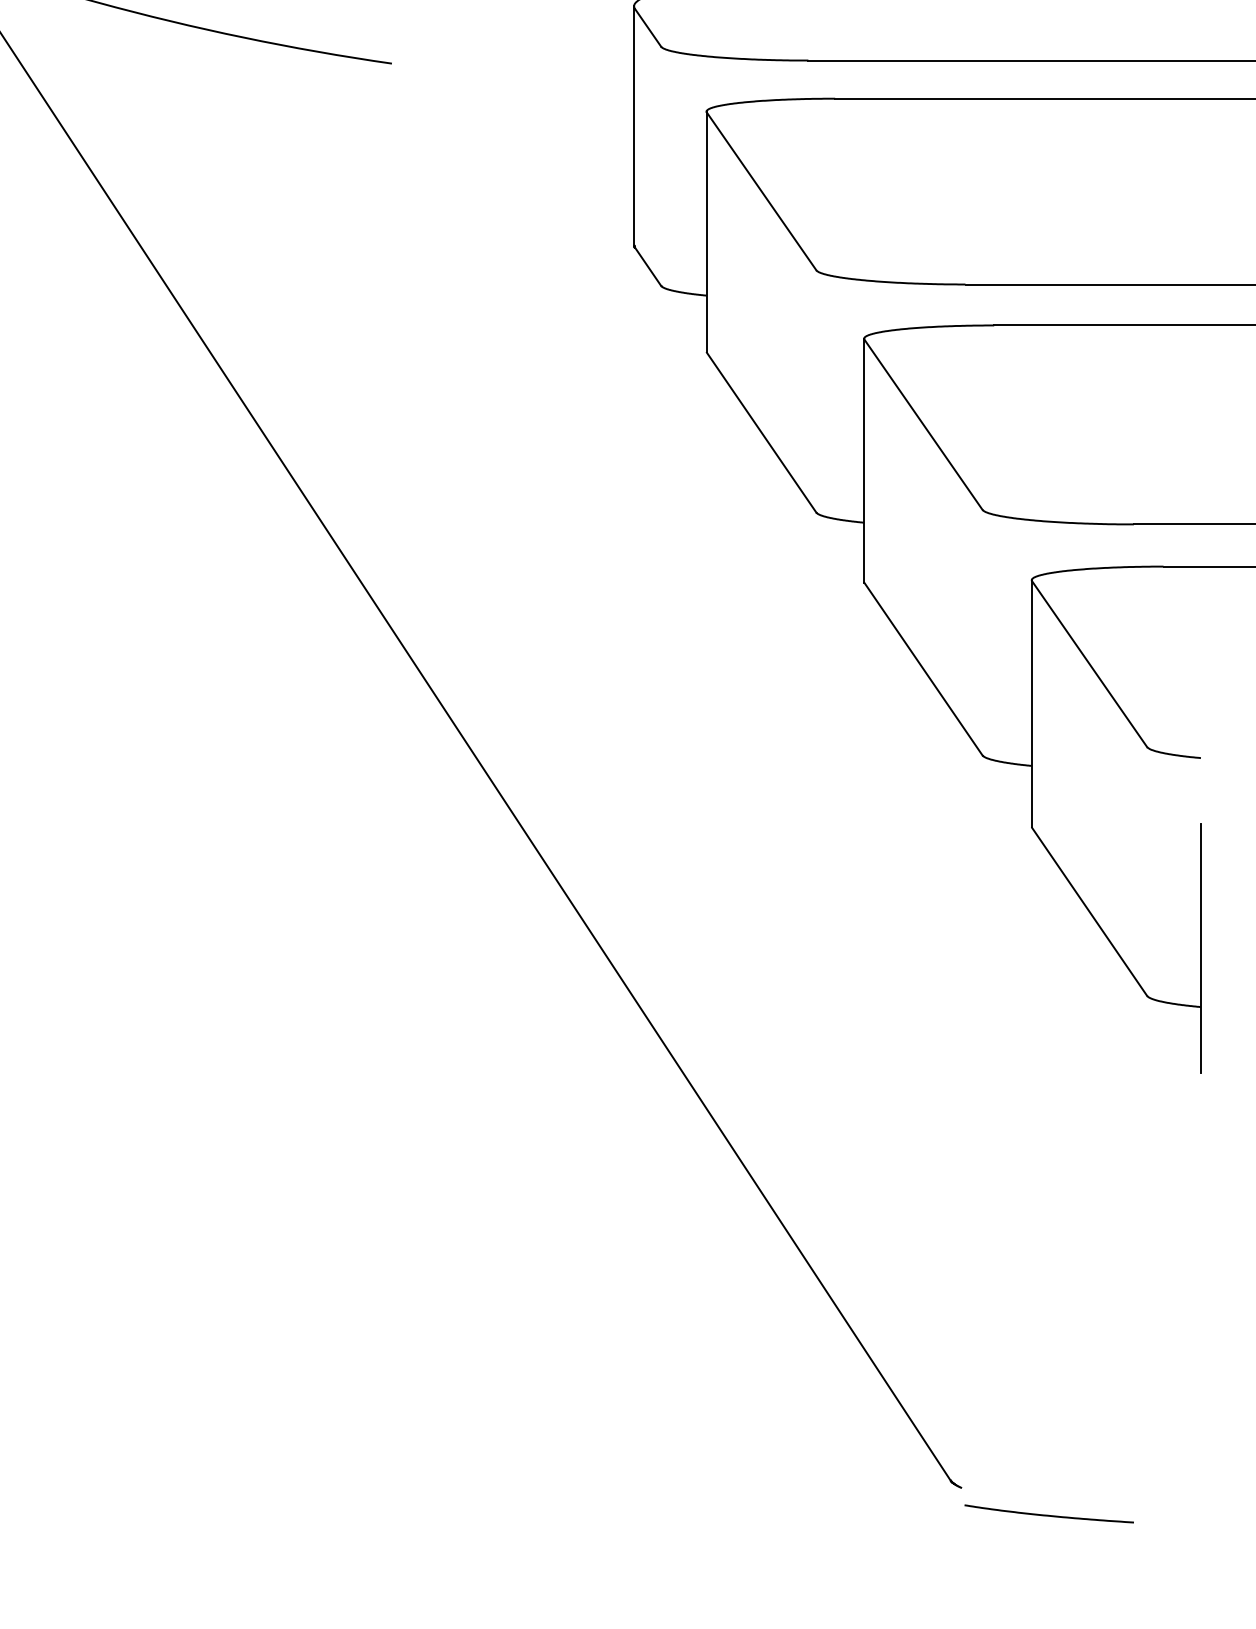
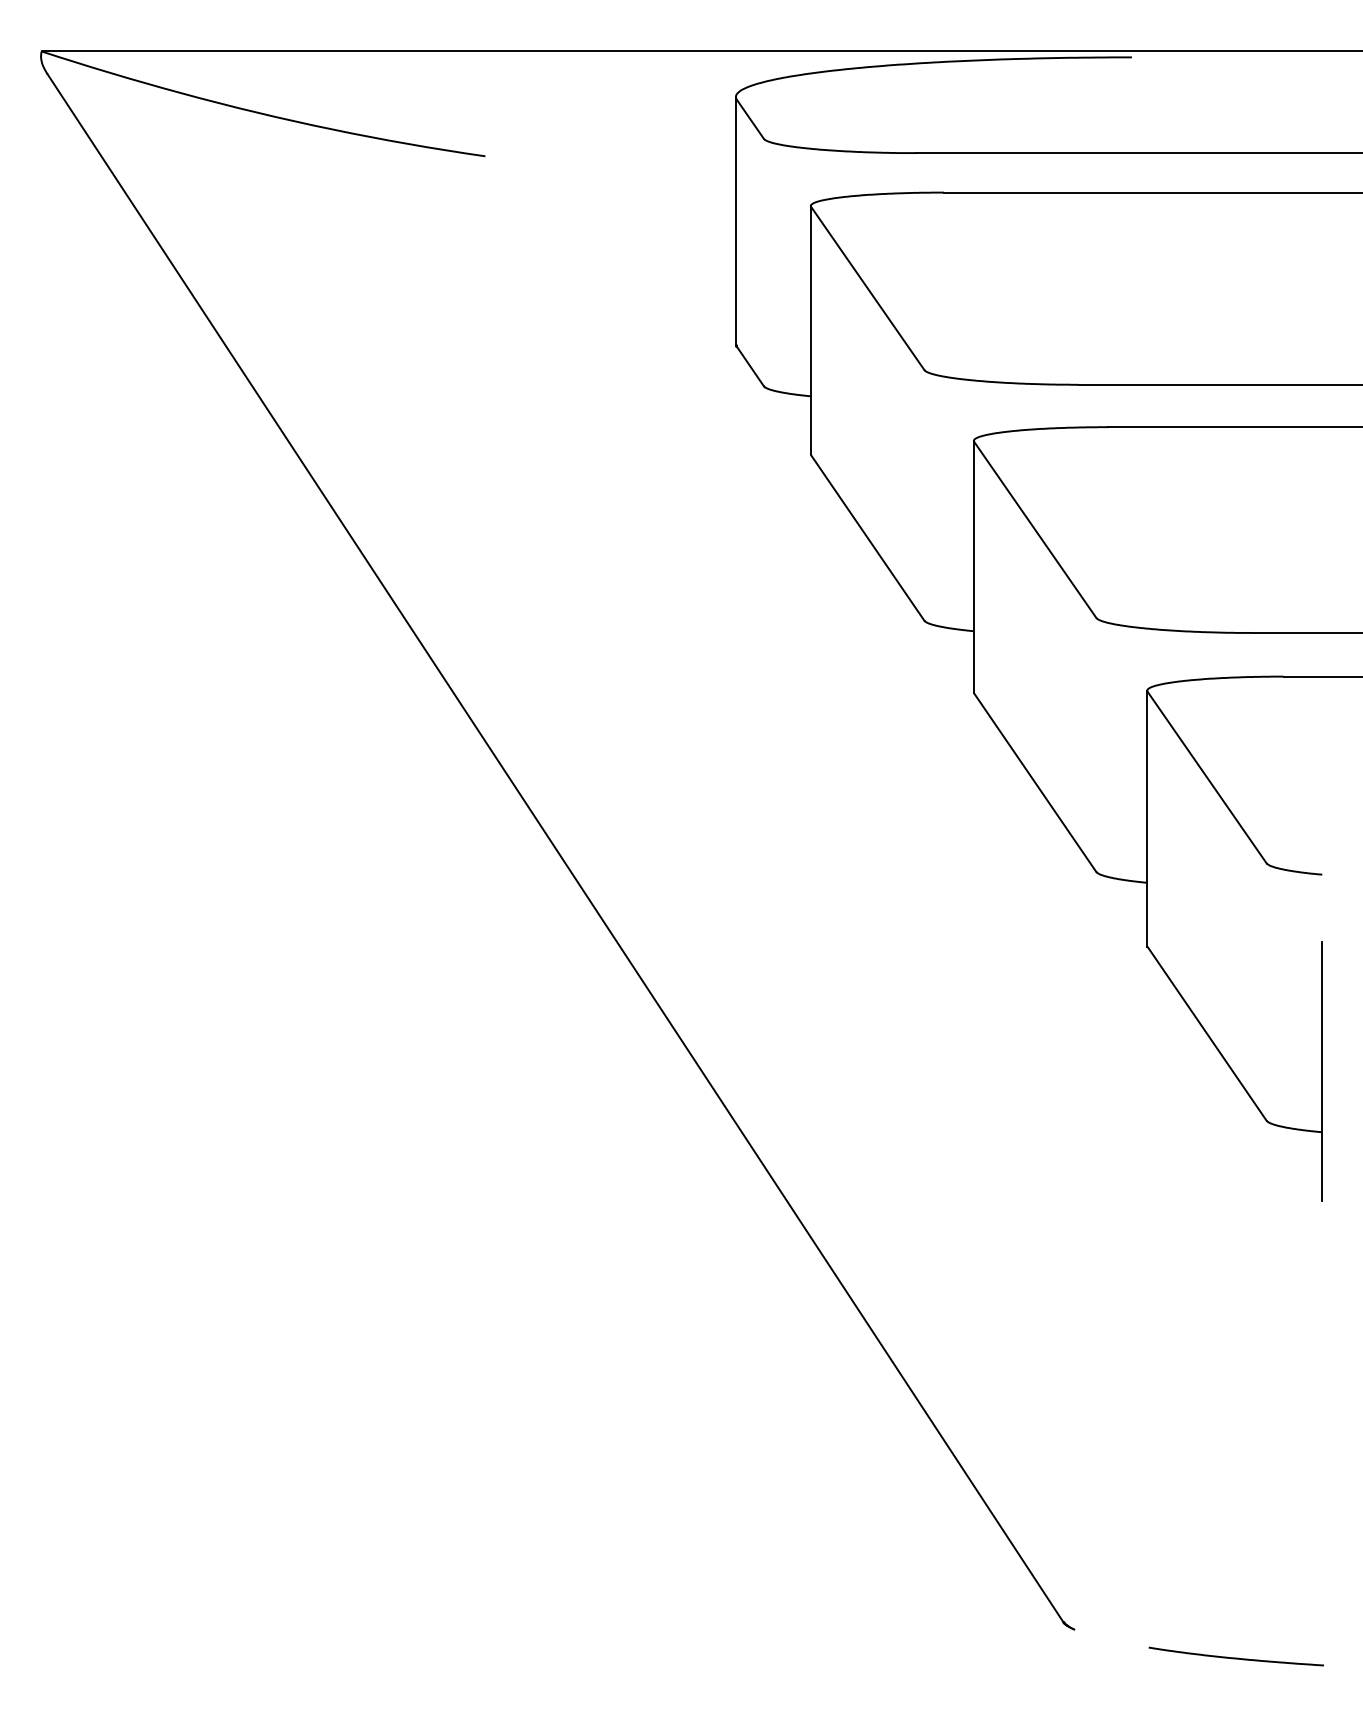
curve: (1048, 1514) -> (1235, 1657), moved

